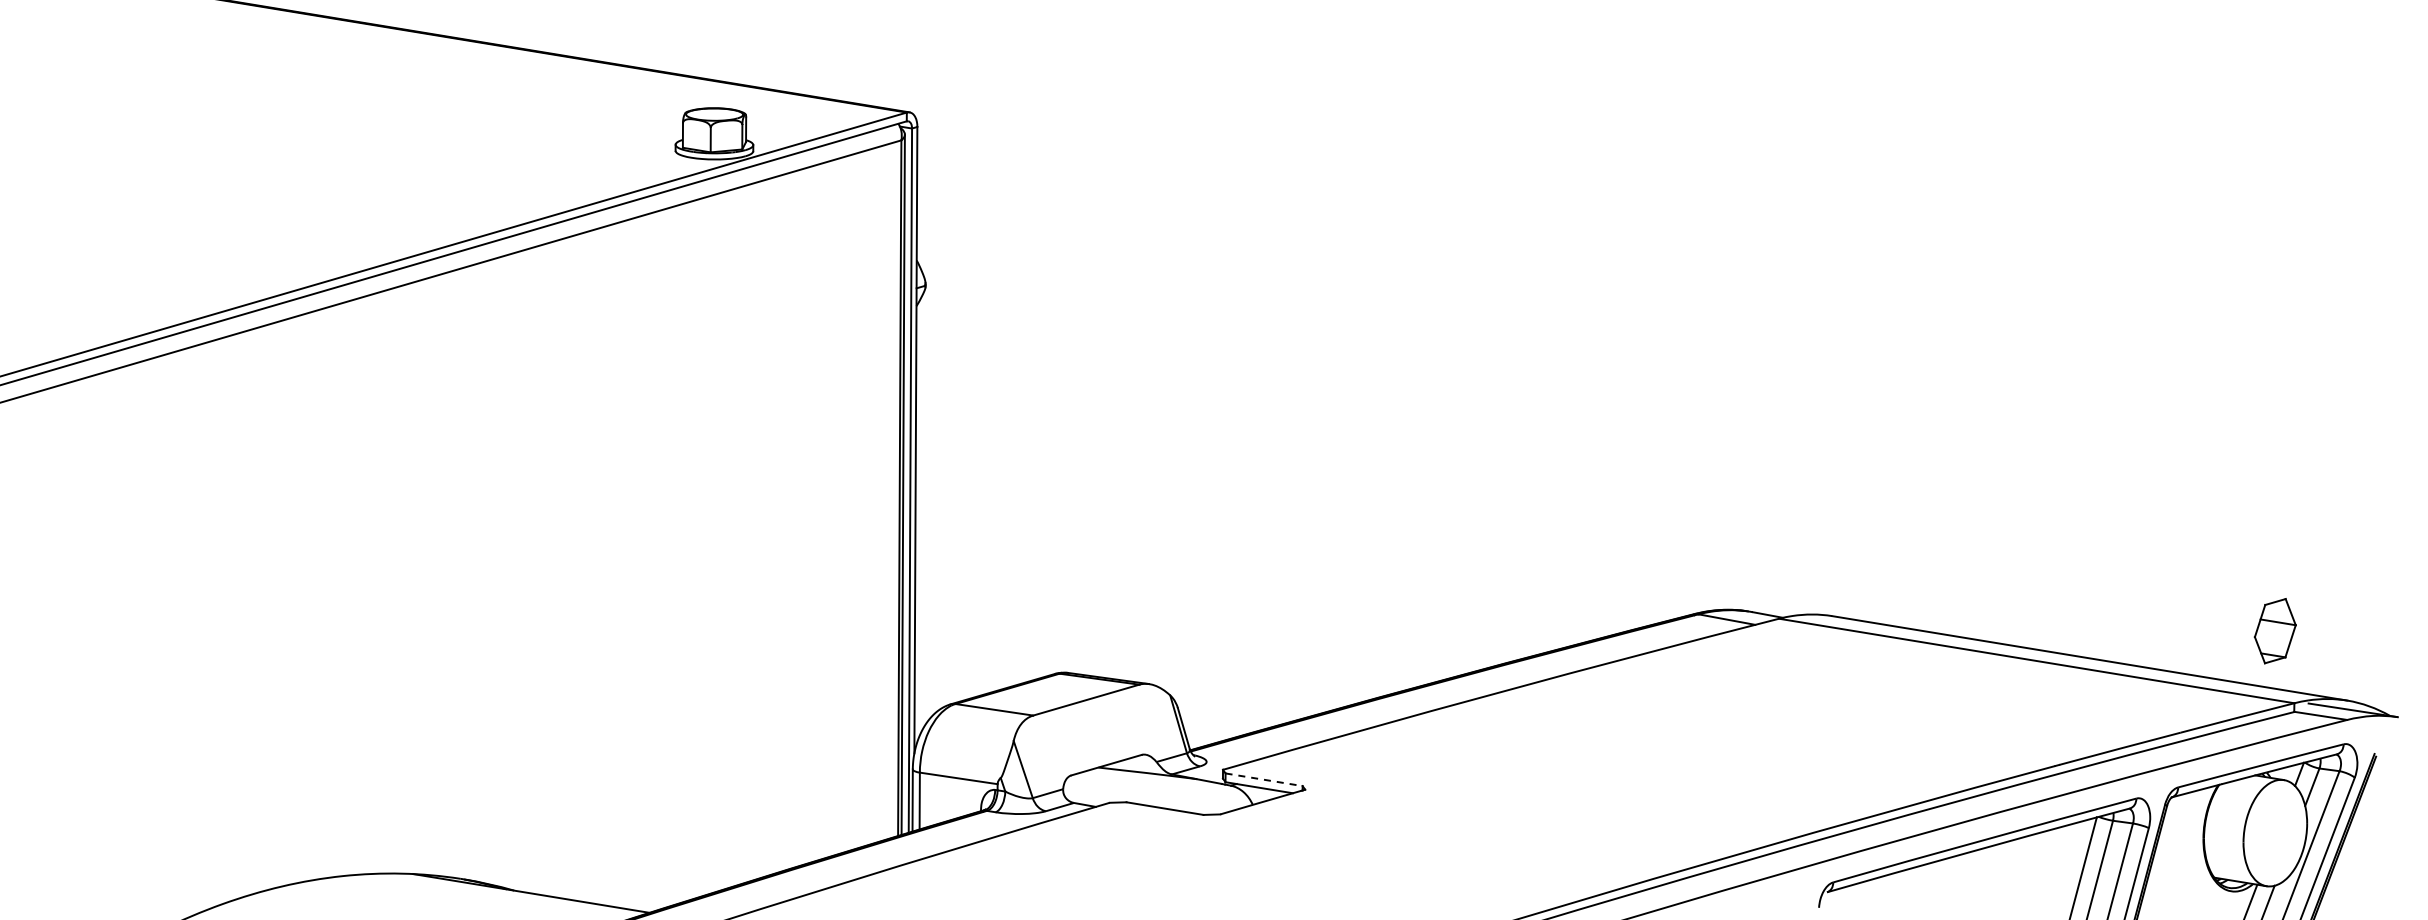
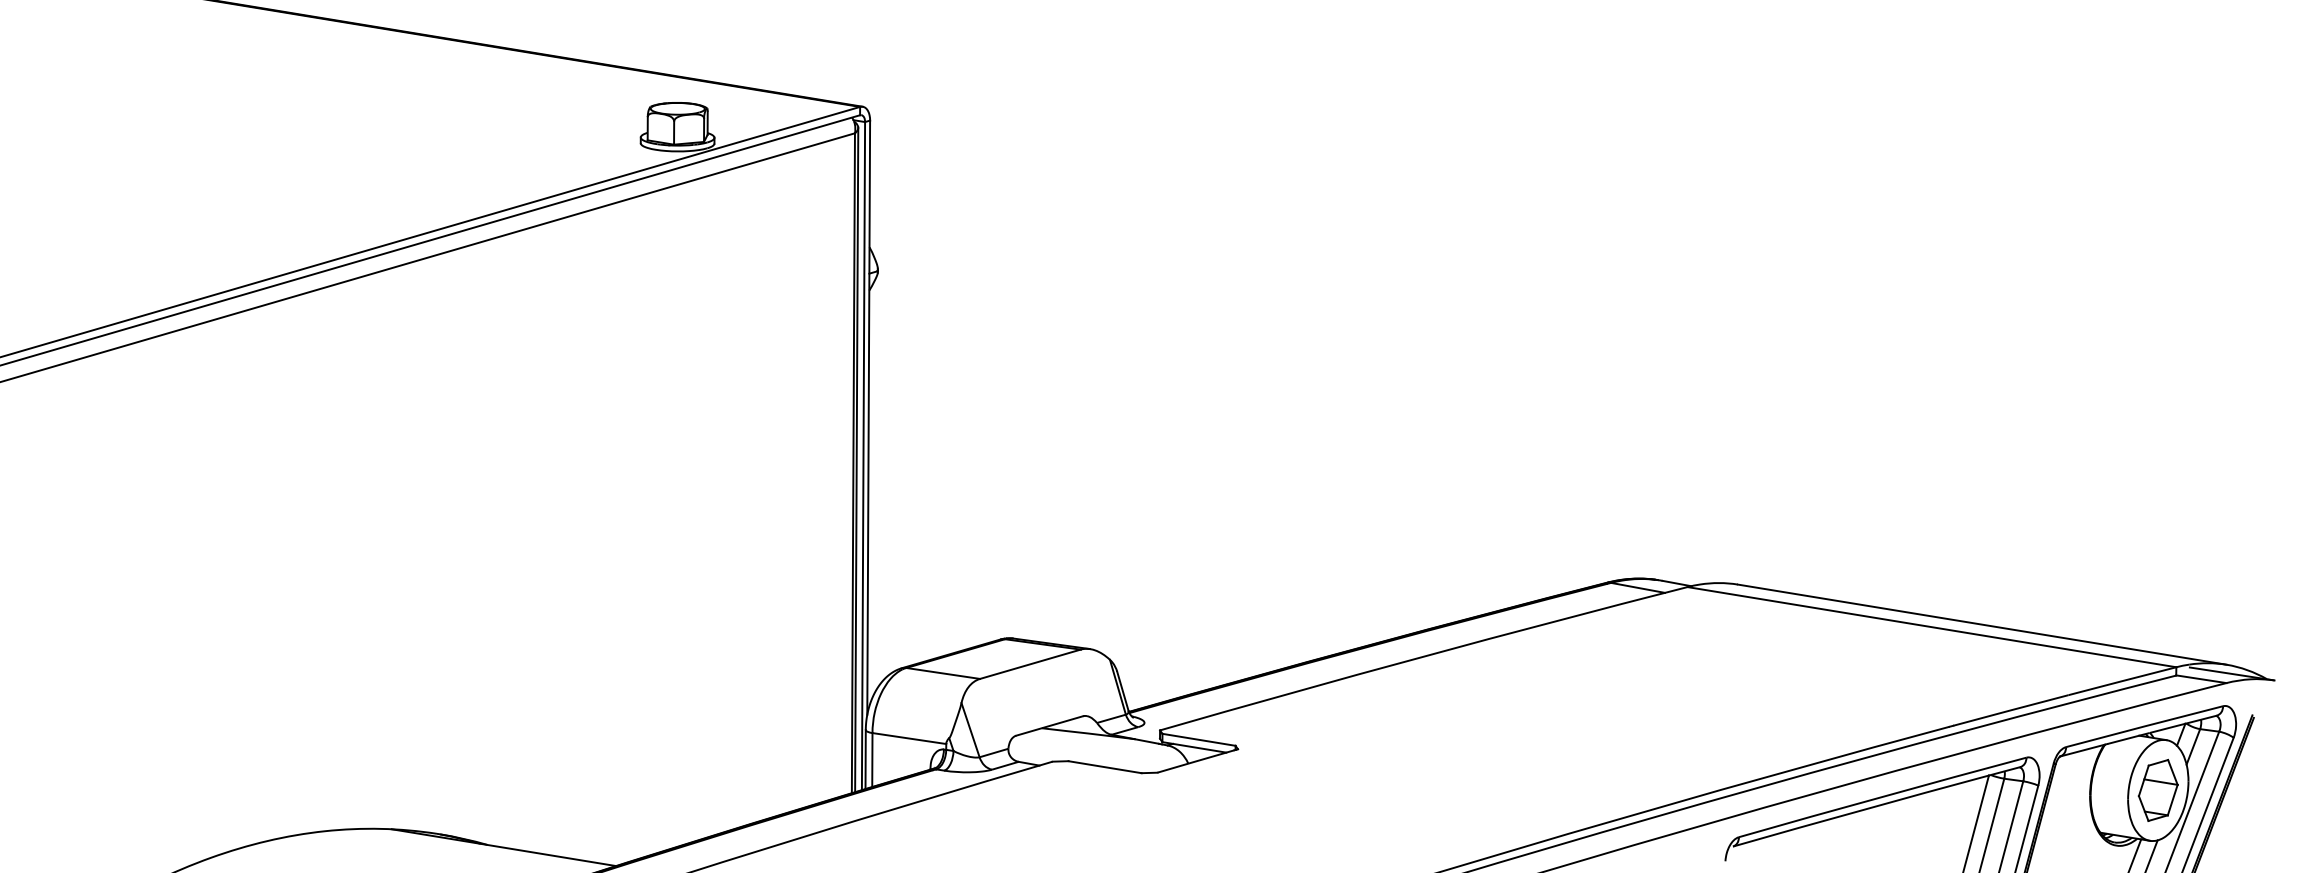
part: (2274, 631) -> (2157, 790), moved
line: (1264, 779) -> (1199, 739), dashed -> solid

